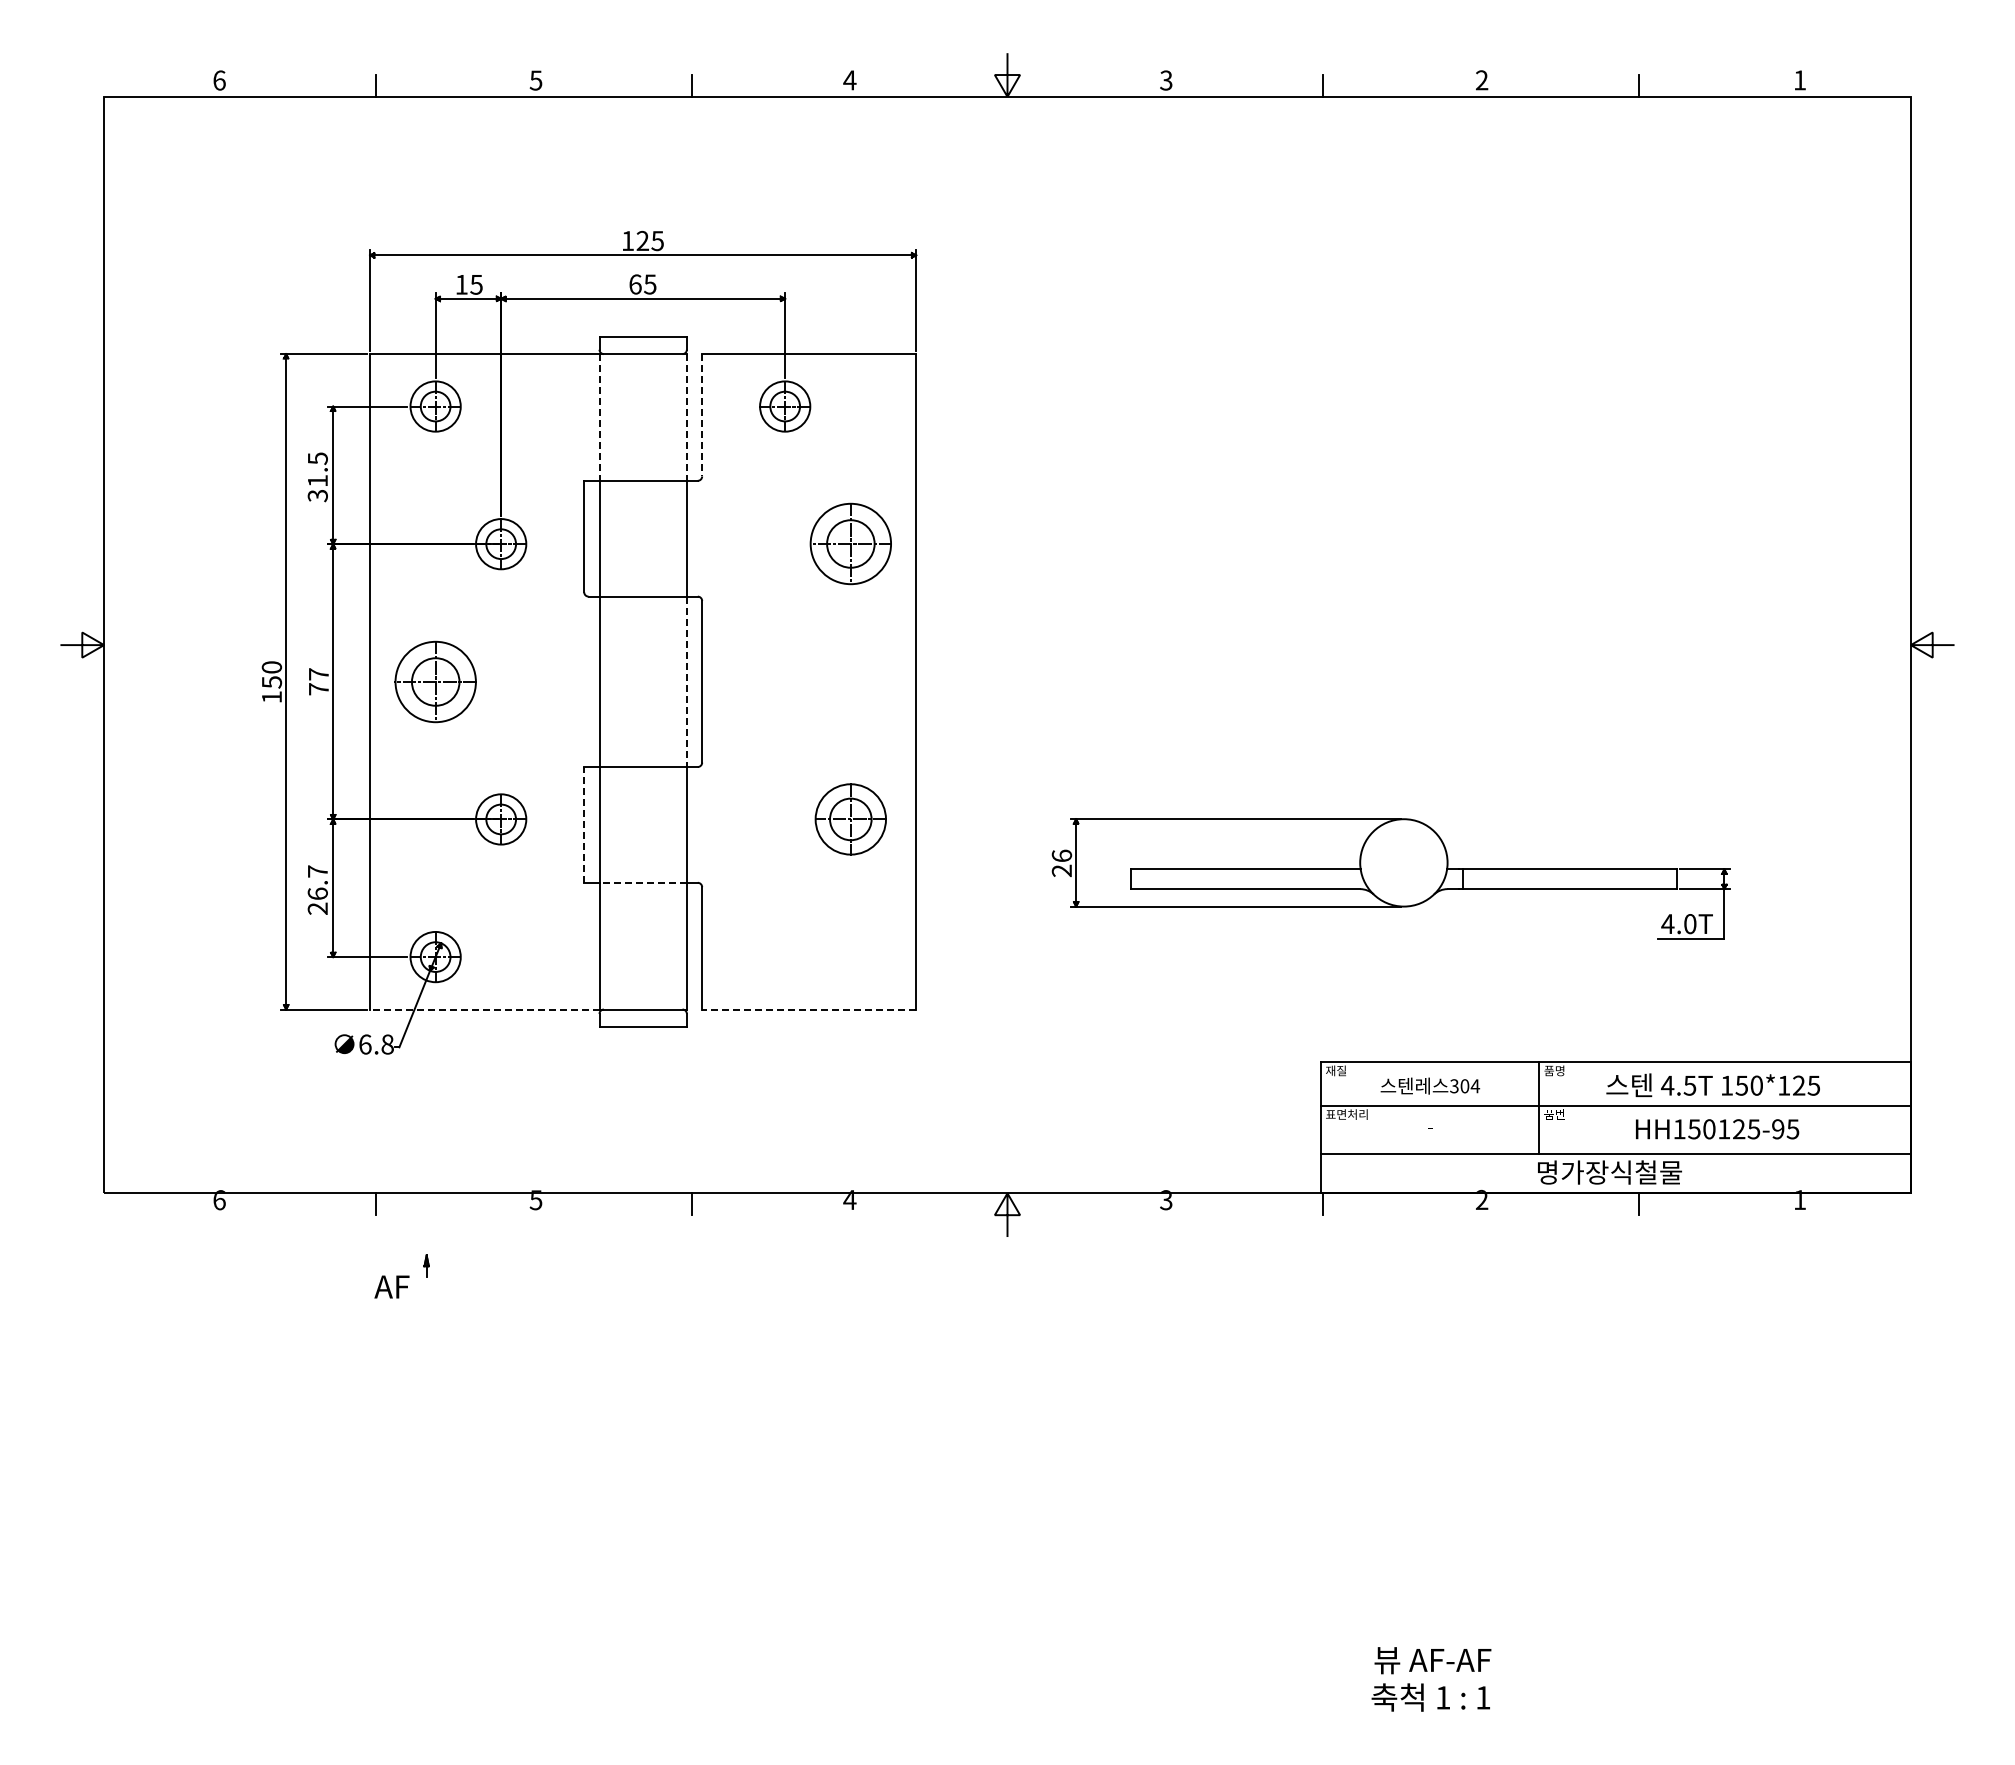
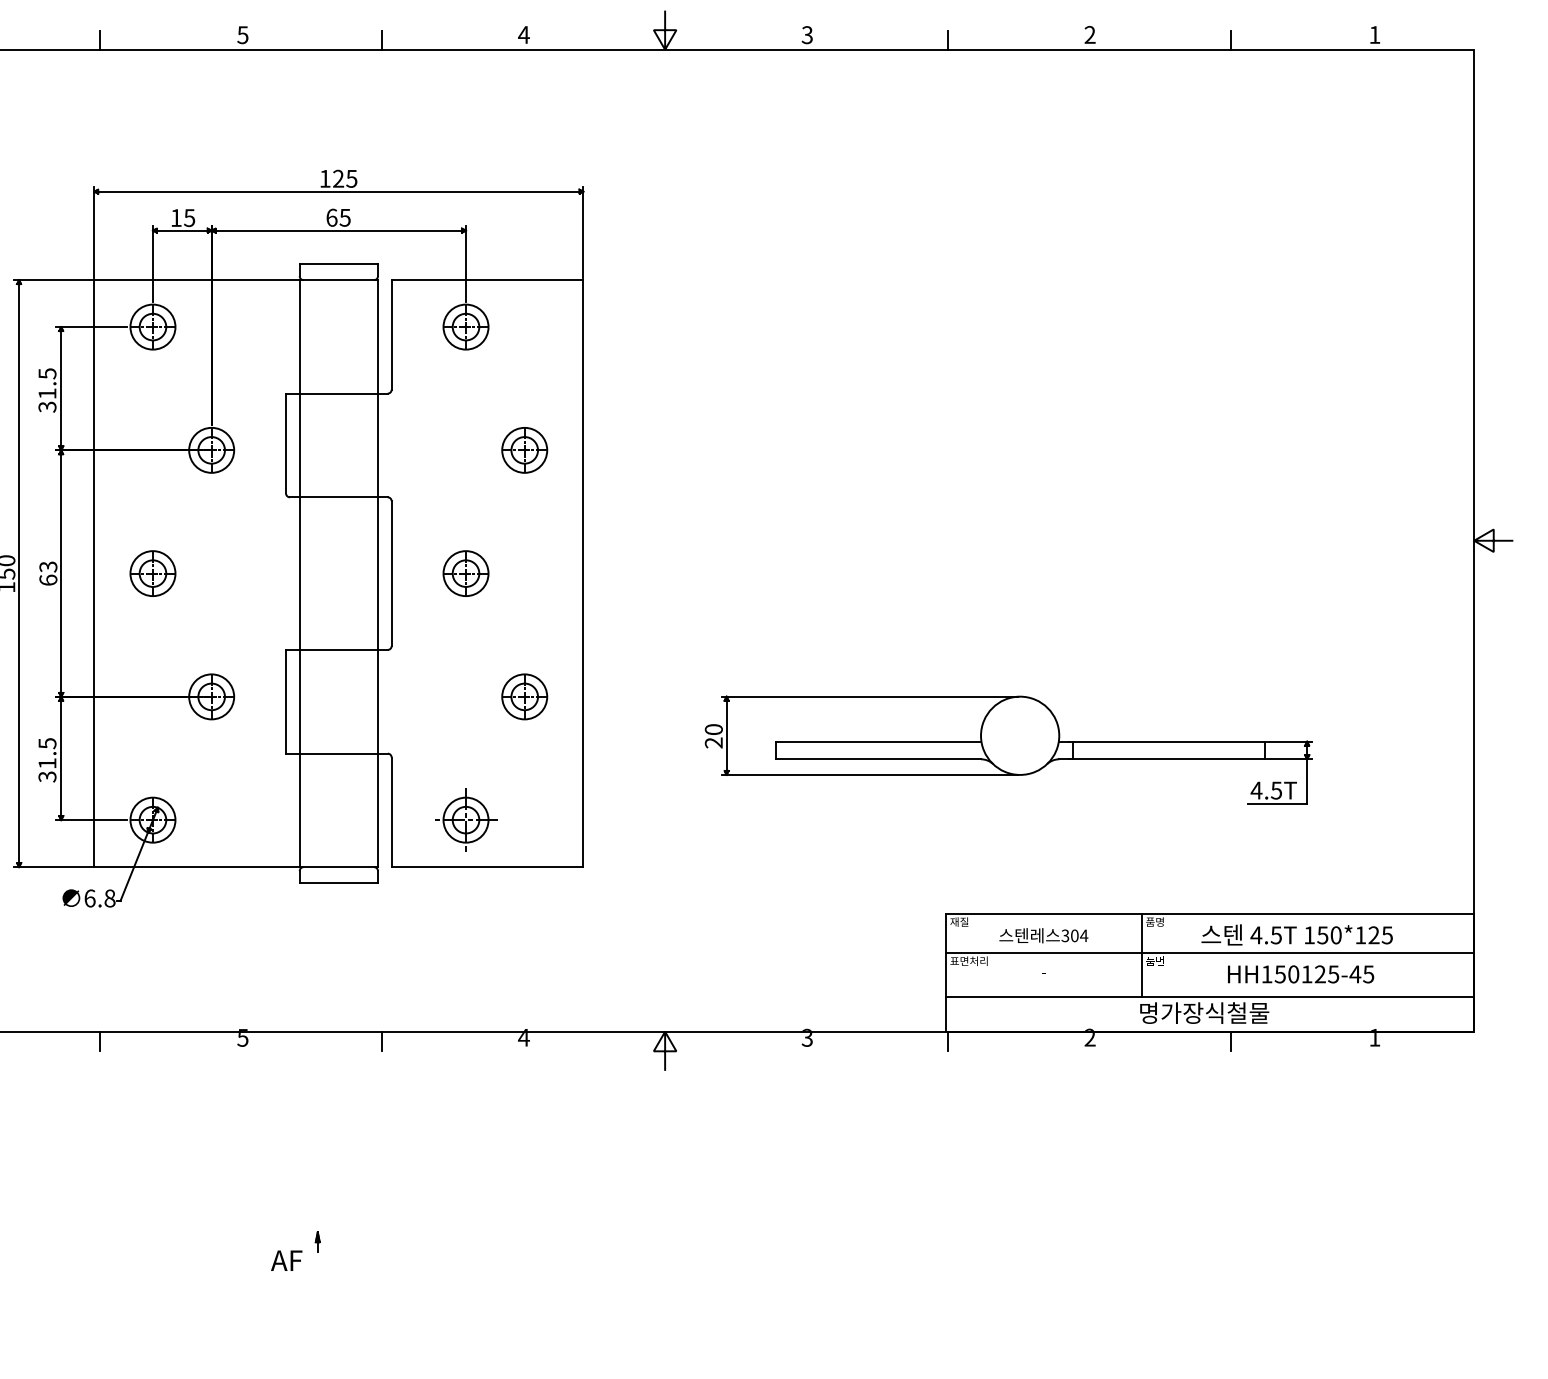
line: (702, 415) -> (391, 335), dashed -> solid
line: (599, 417) -> (299, 336), dashed -> solid
line: (686, 417) -> (377, 336), dashed -> solid
part: (850, 544) -> (524, 450), size x0.62
text: (318, 681) -> (48, 573), 77 -> 63
part: (435, 681) -> (152, 573), size x0.62
part: (785, 681) -> (466, 573), added
line: (686, 682) -> (377, 574), dashed -> solid
part: (850, 819) -> (524, 696), size x0.71
line: (584, 824) -> (286, 701), dashed -> solid
text: (1061, 855) -> (713, 729), 26 -> 20
line: (643, 882) -> (339, 753), dashed -> solid
text: (317, 890) -> (47, 760), 26.7 -> 31.5
text: (1689, 924) -> (1275, 790), 4.0T -> 4.5T
part: (785, 956) -> (466, 819), added
line: (484, 1009) -> (196, 867), dashed -> solid
line: (808, 1009) -> (486, 867), dashed -> solid
text: (1777, 1129) -> (1354, 974), HH150125-95 -> HH150125-45
part: (401, 1276) -> (295, 1251), moved

